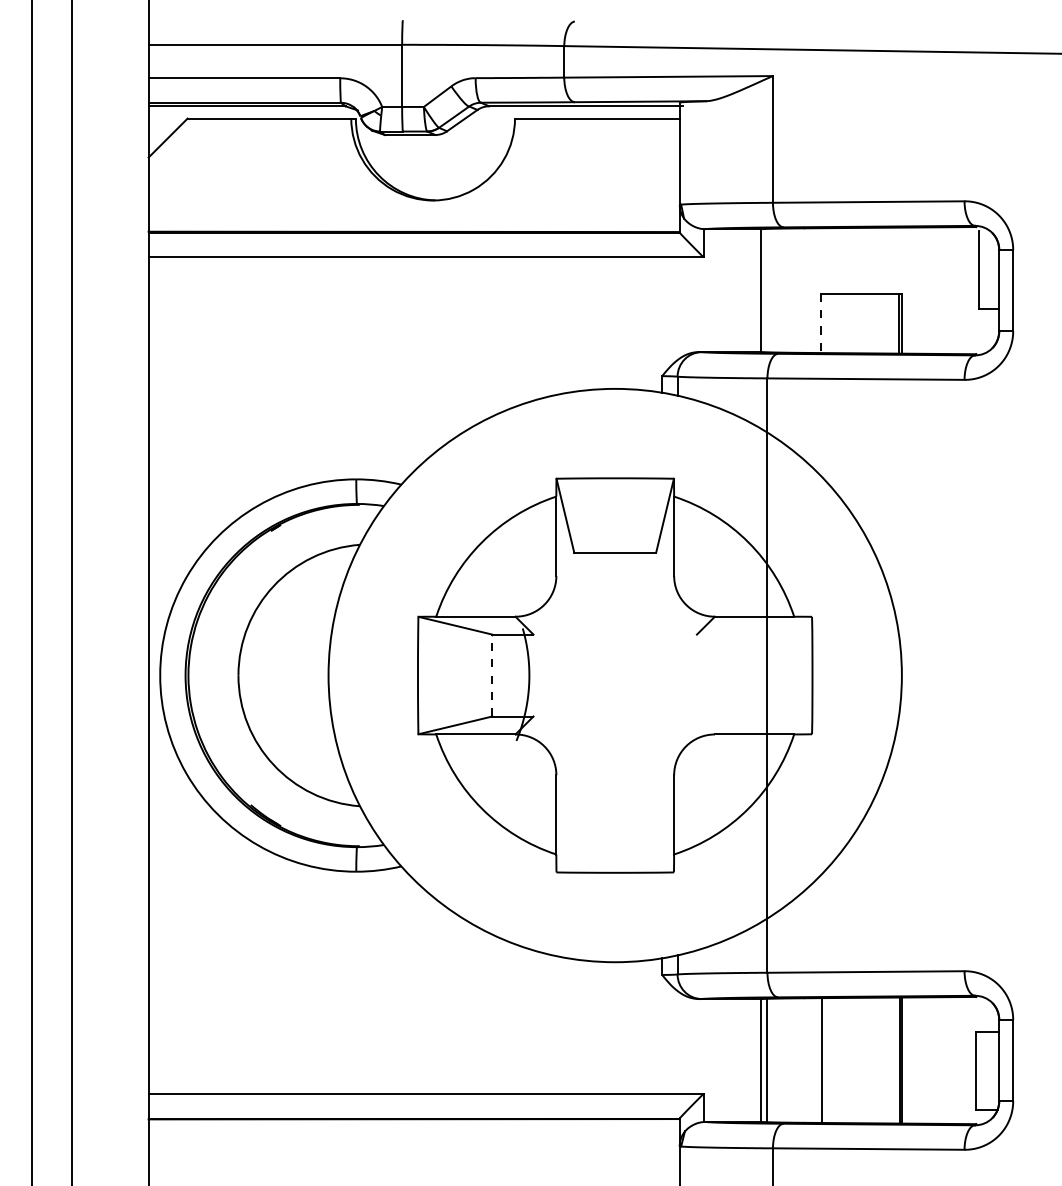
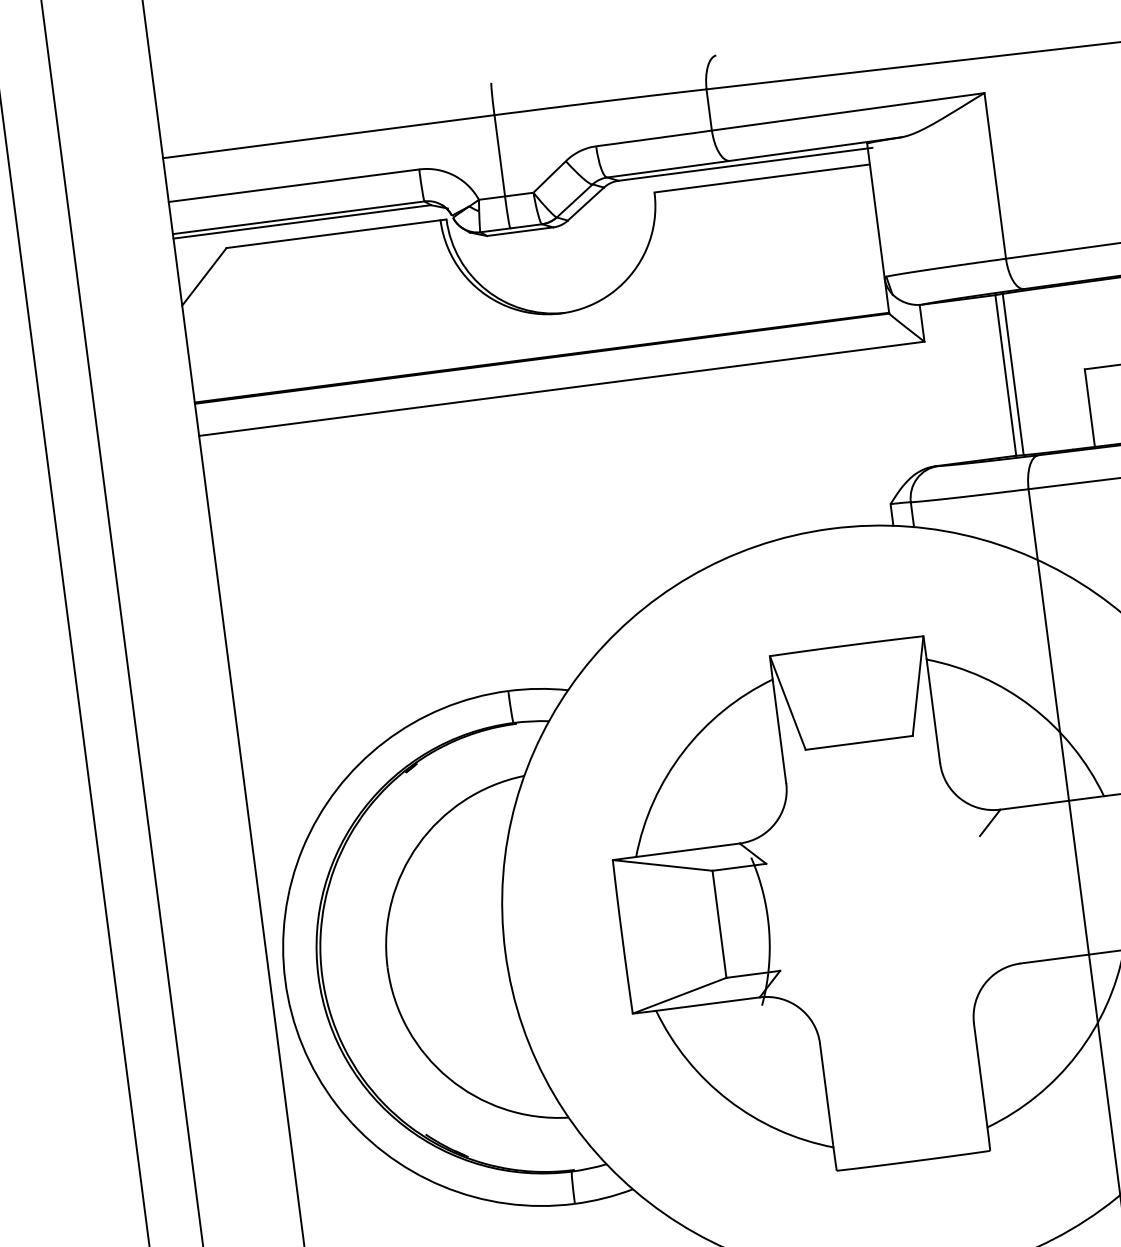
line: (767, 290) -> (1013, 374), added
line: (821, 323) -> (1089, 408), dashed -> solid
line: (492, 675) -> (719, 924), dashed -> solid

